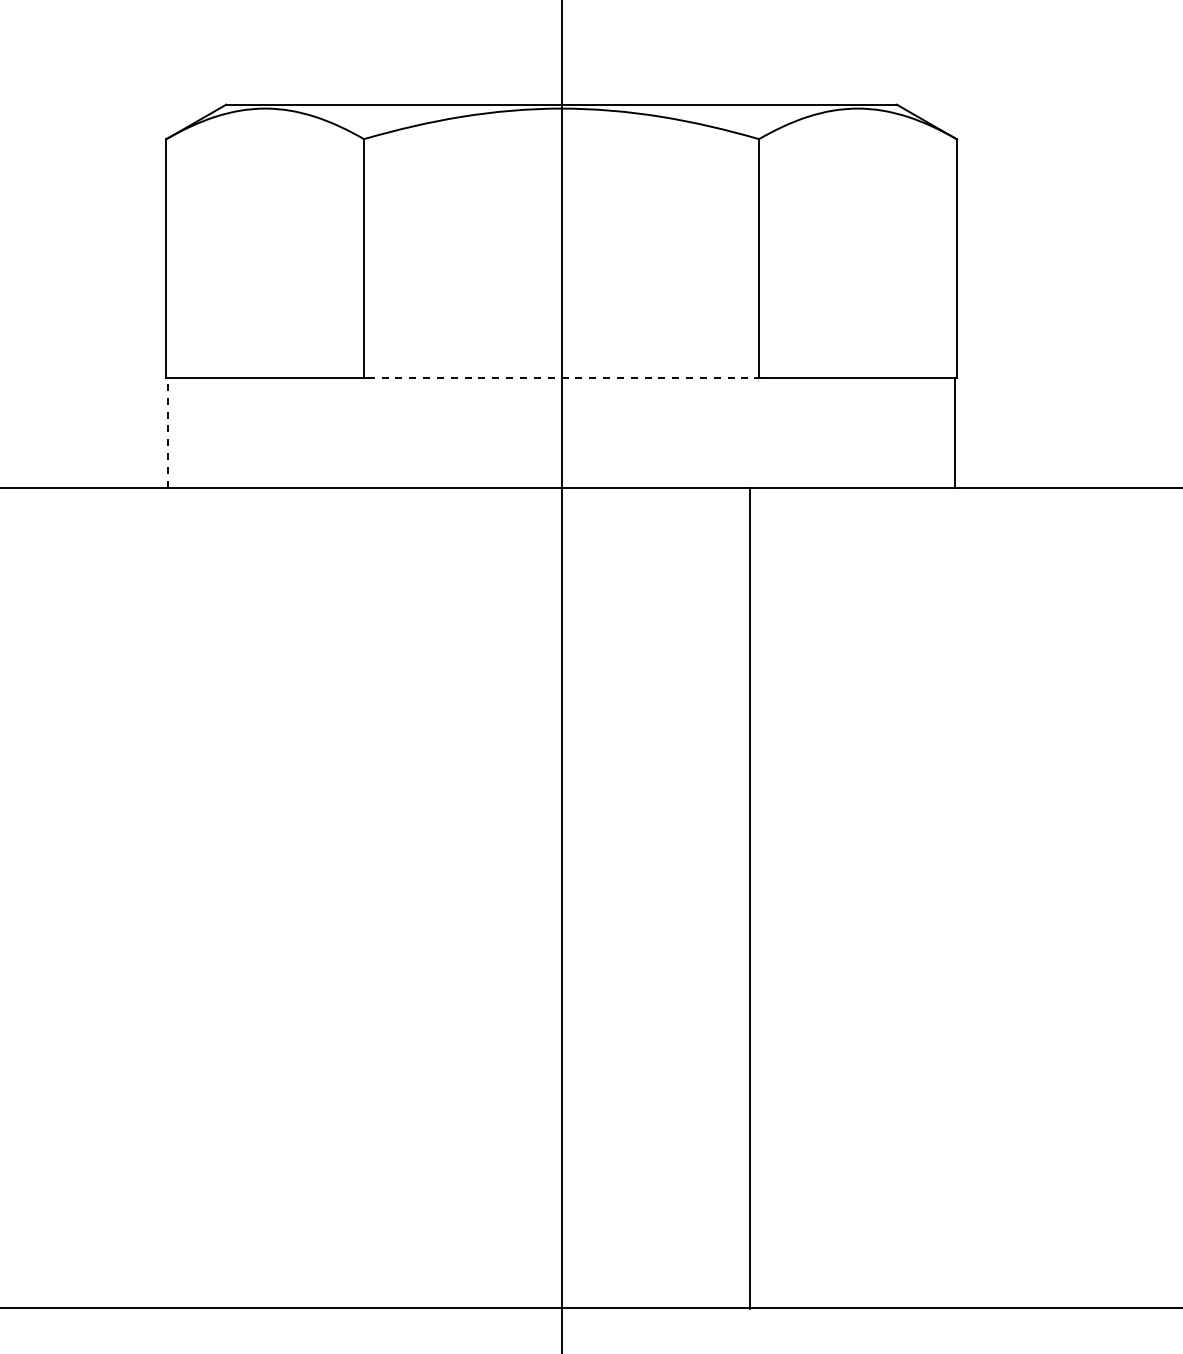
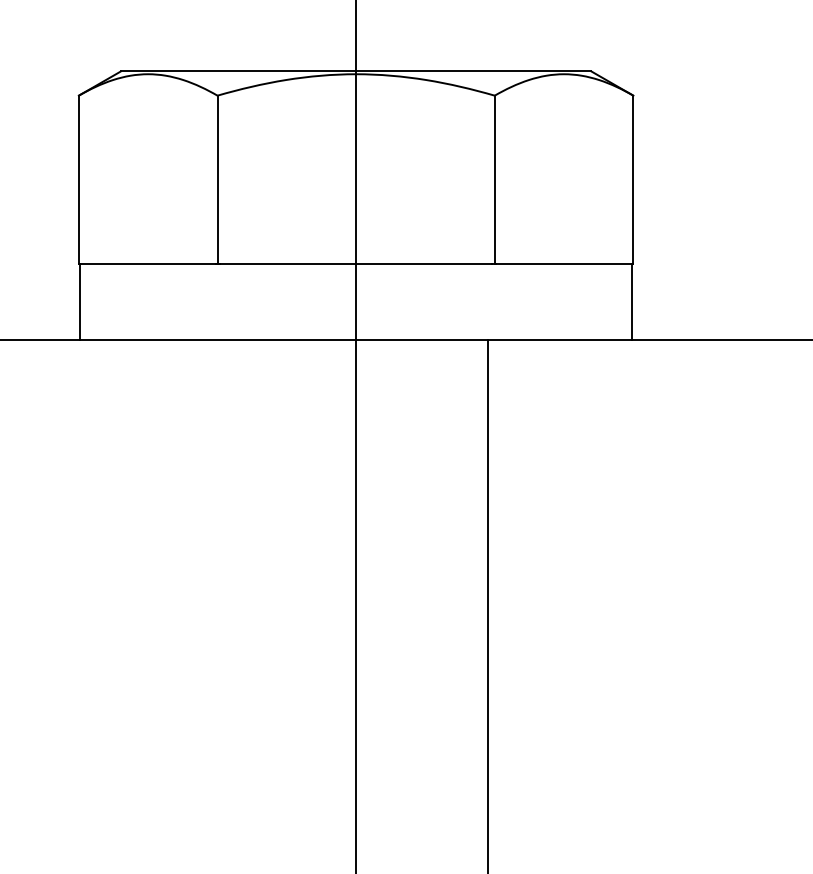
line: (561, 378) -> (356, 263), dashed -> solid
line: (168, 433) -> (80, 302), dashed -> solid

